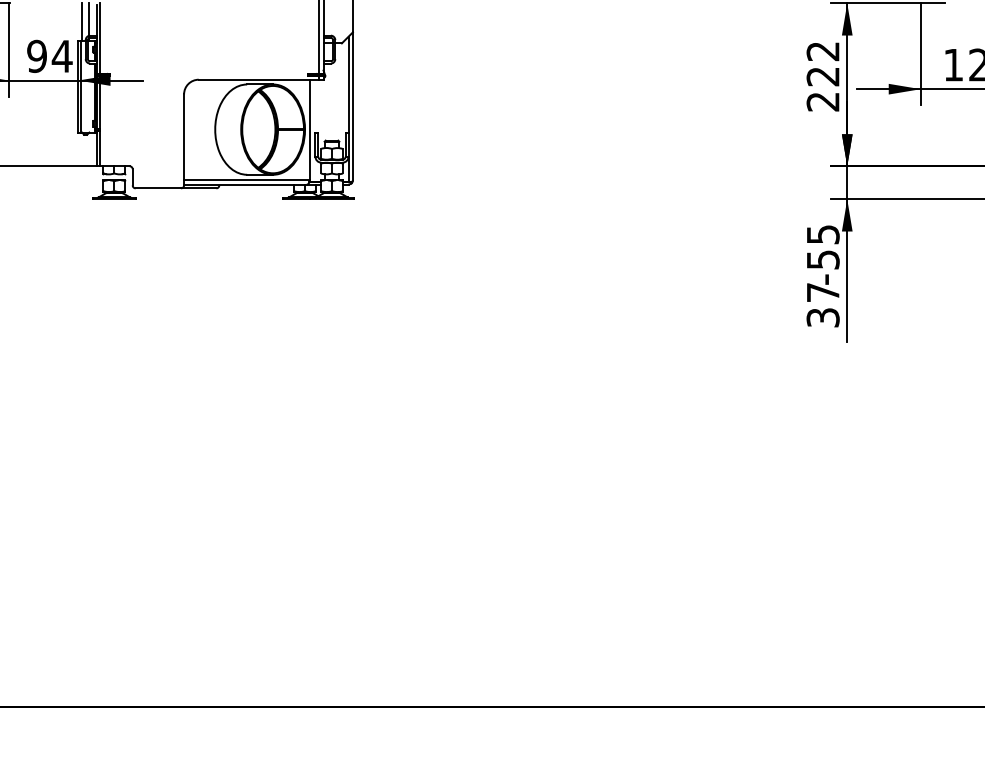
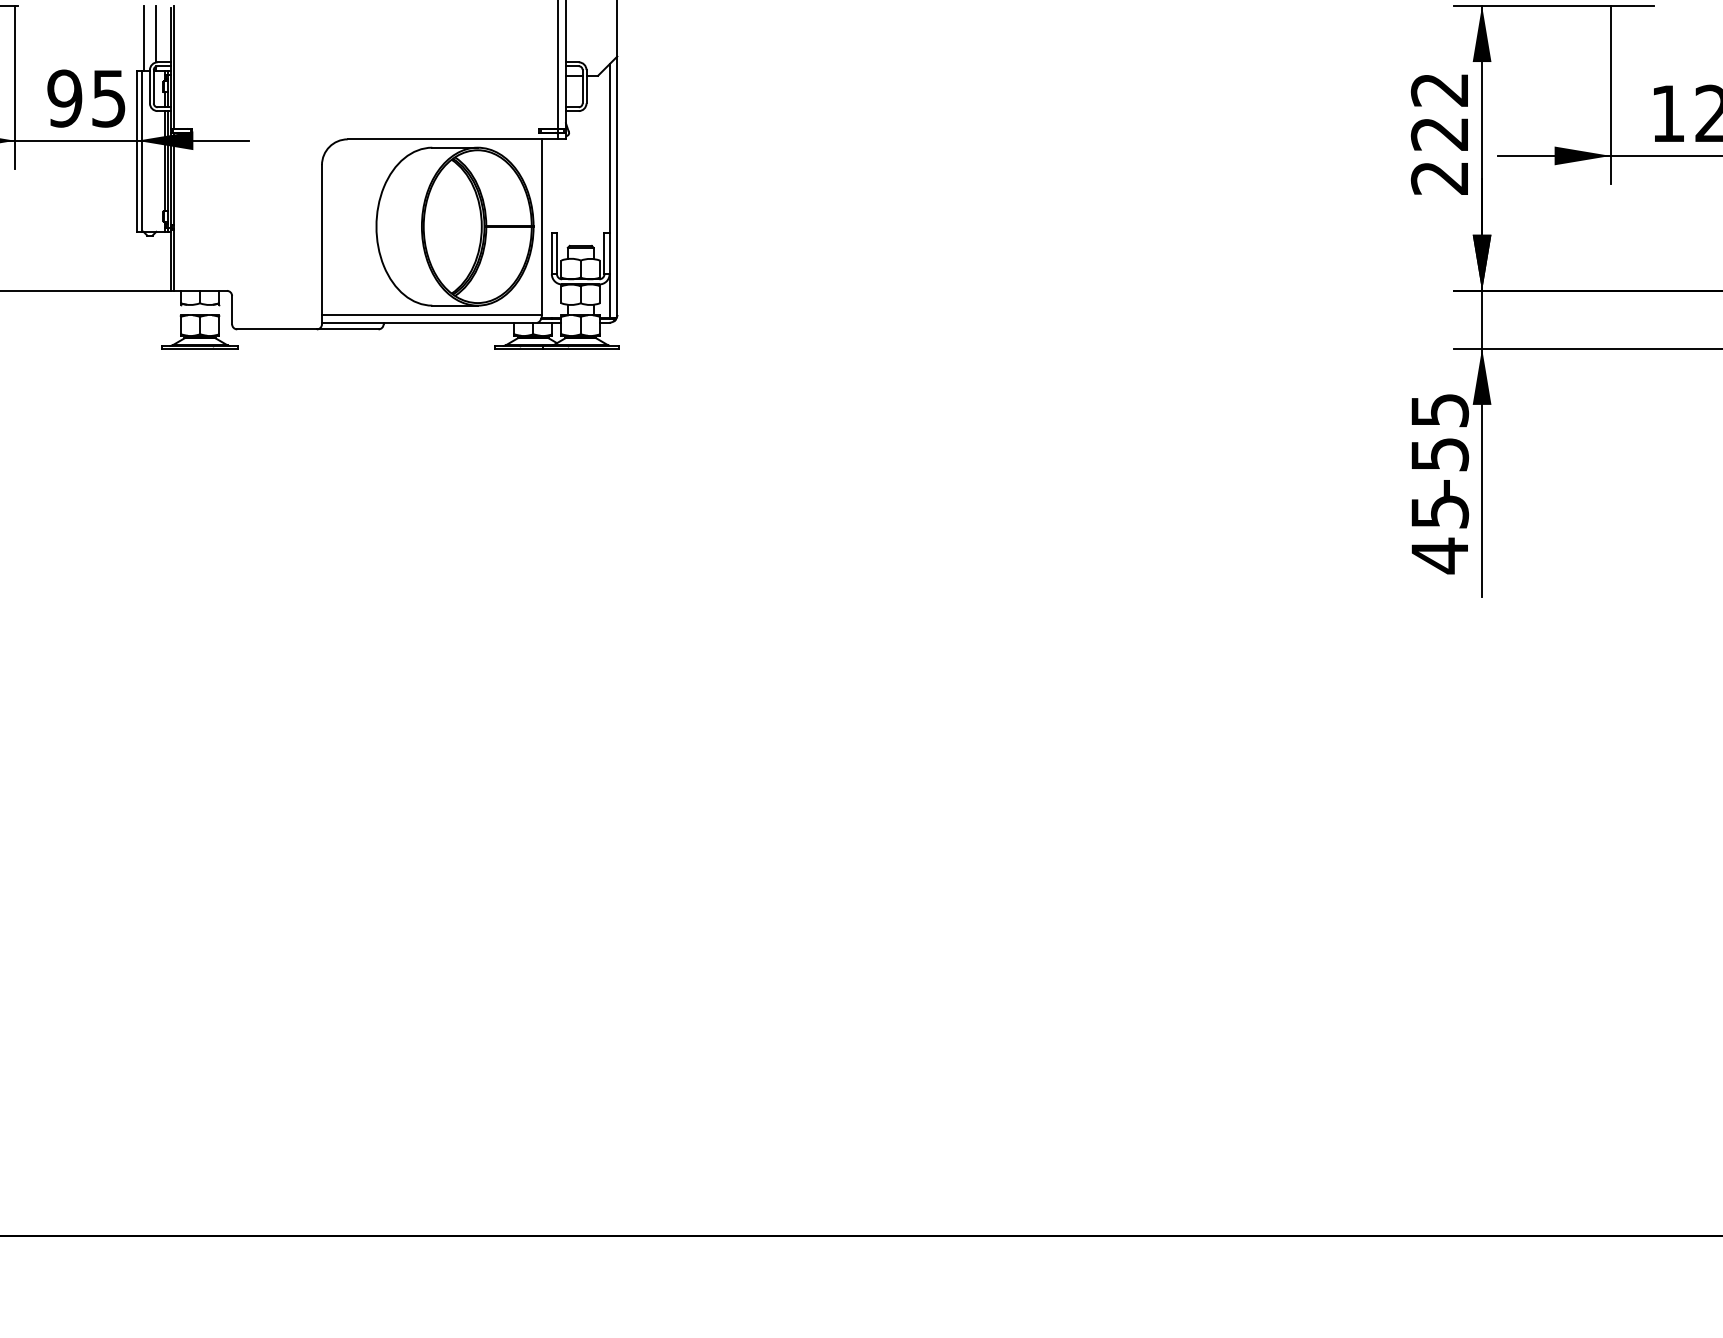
text: (61, 56) -> (107, 98), 94 -> 95
text: (822, 305) -> (1438, 534), 37 -> 45

